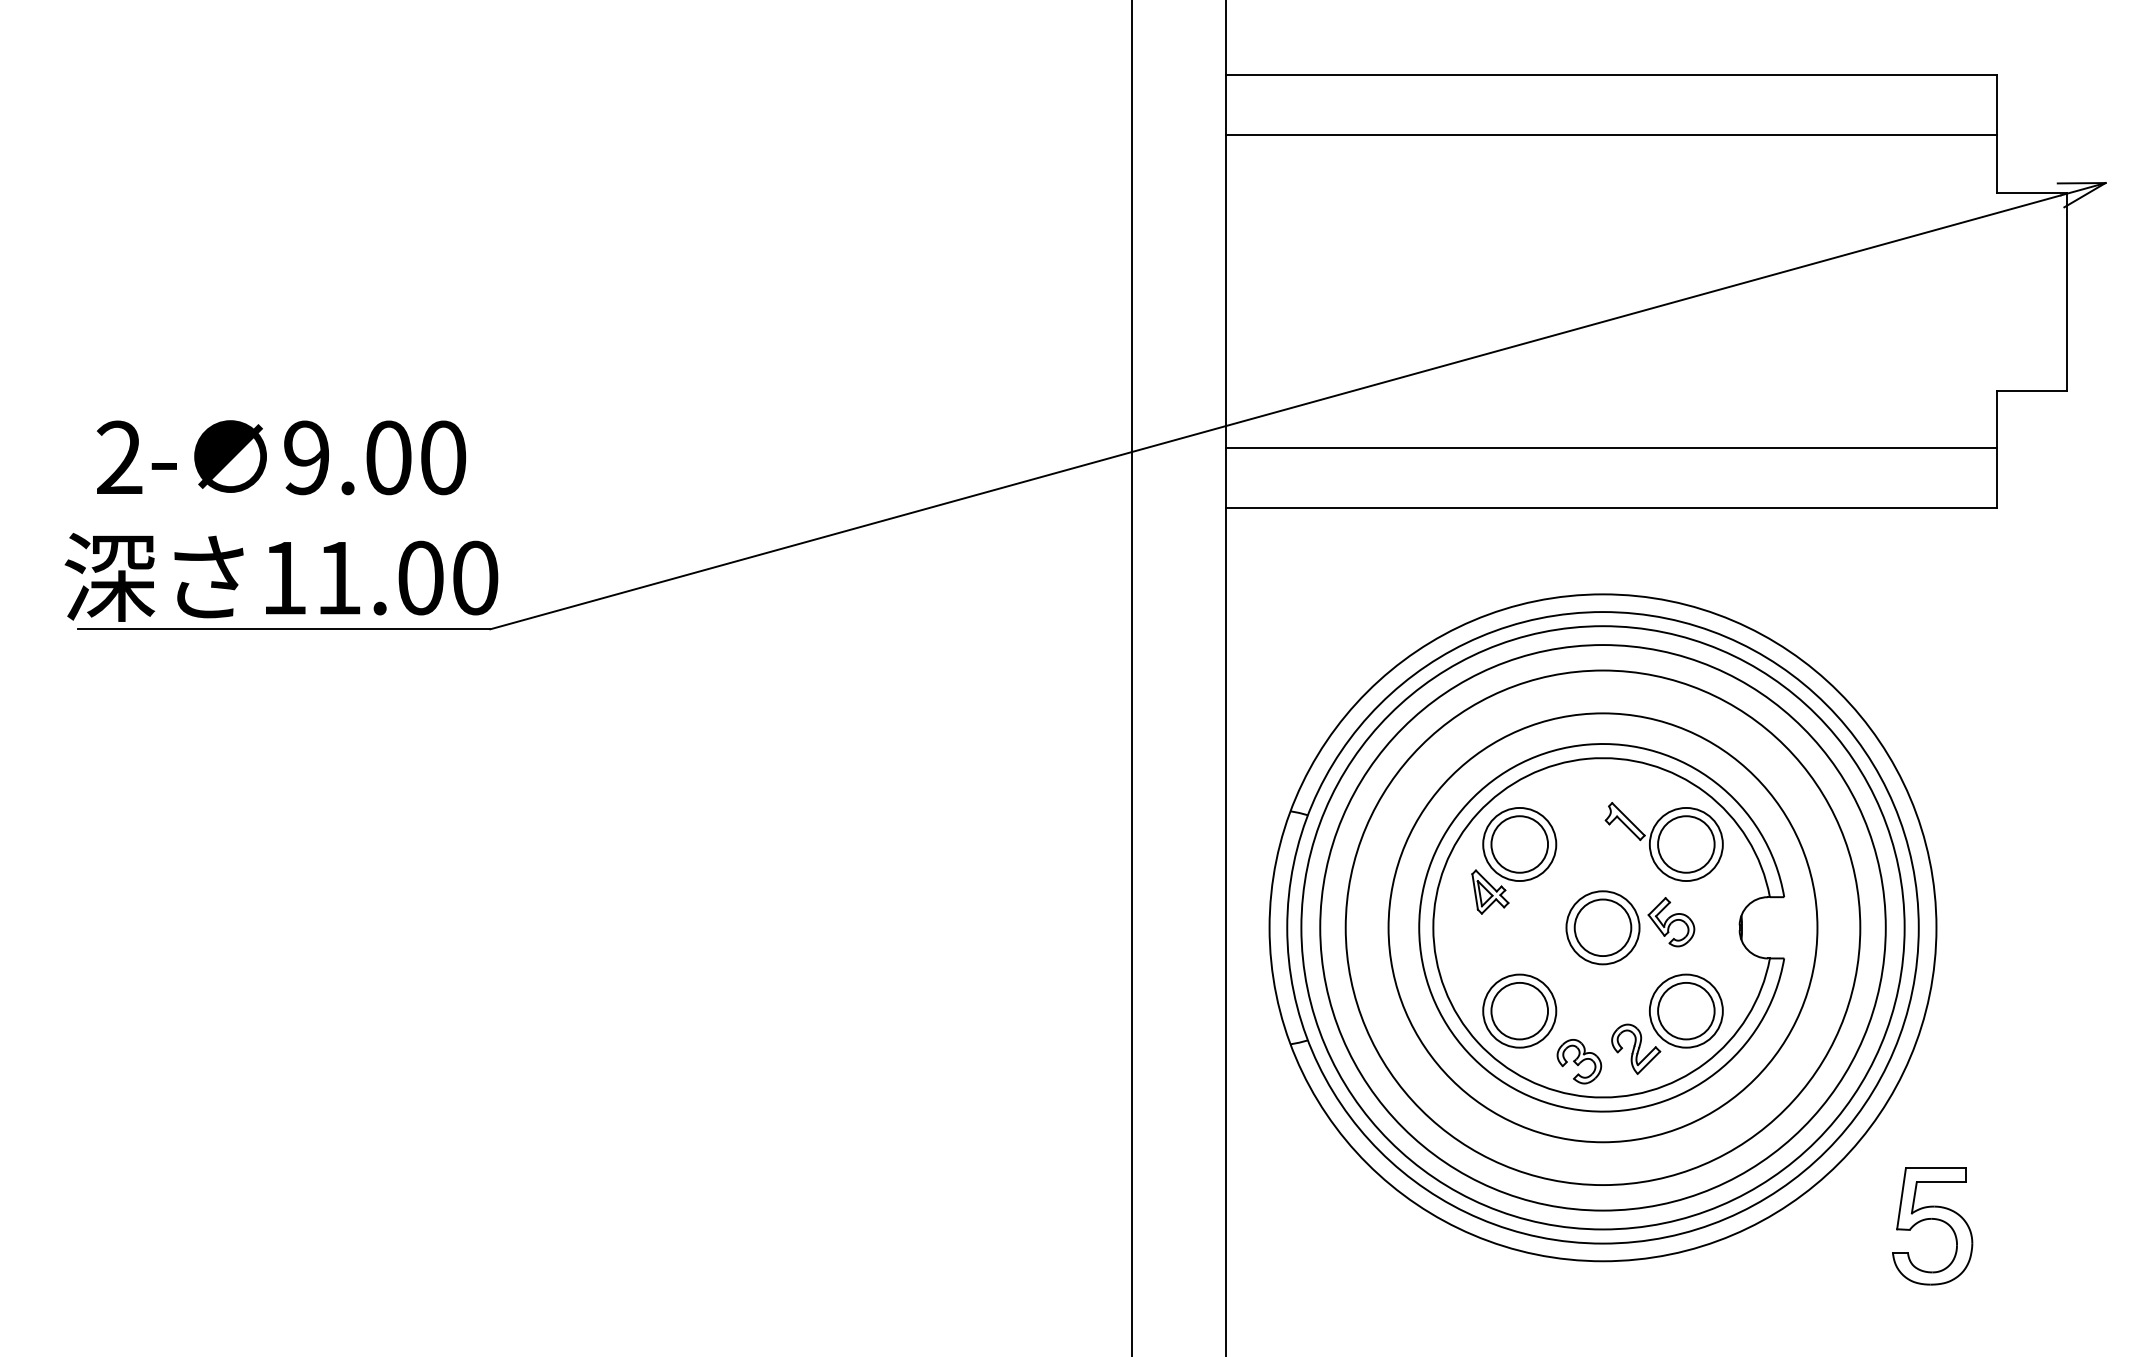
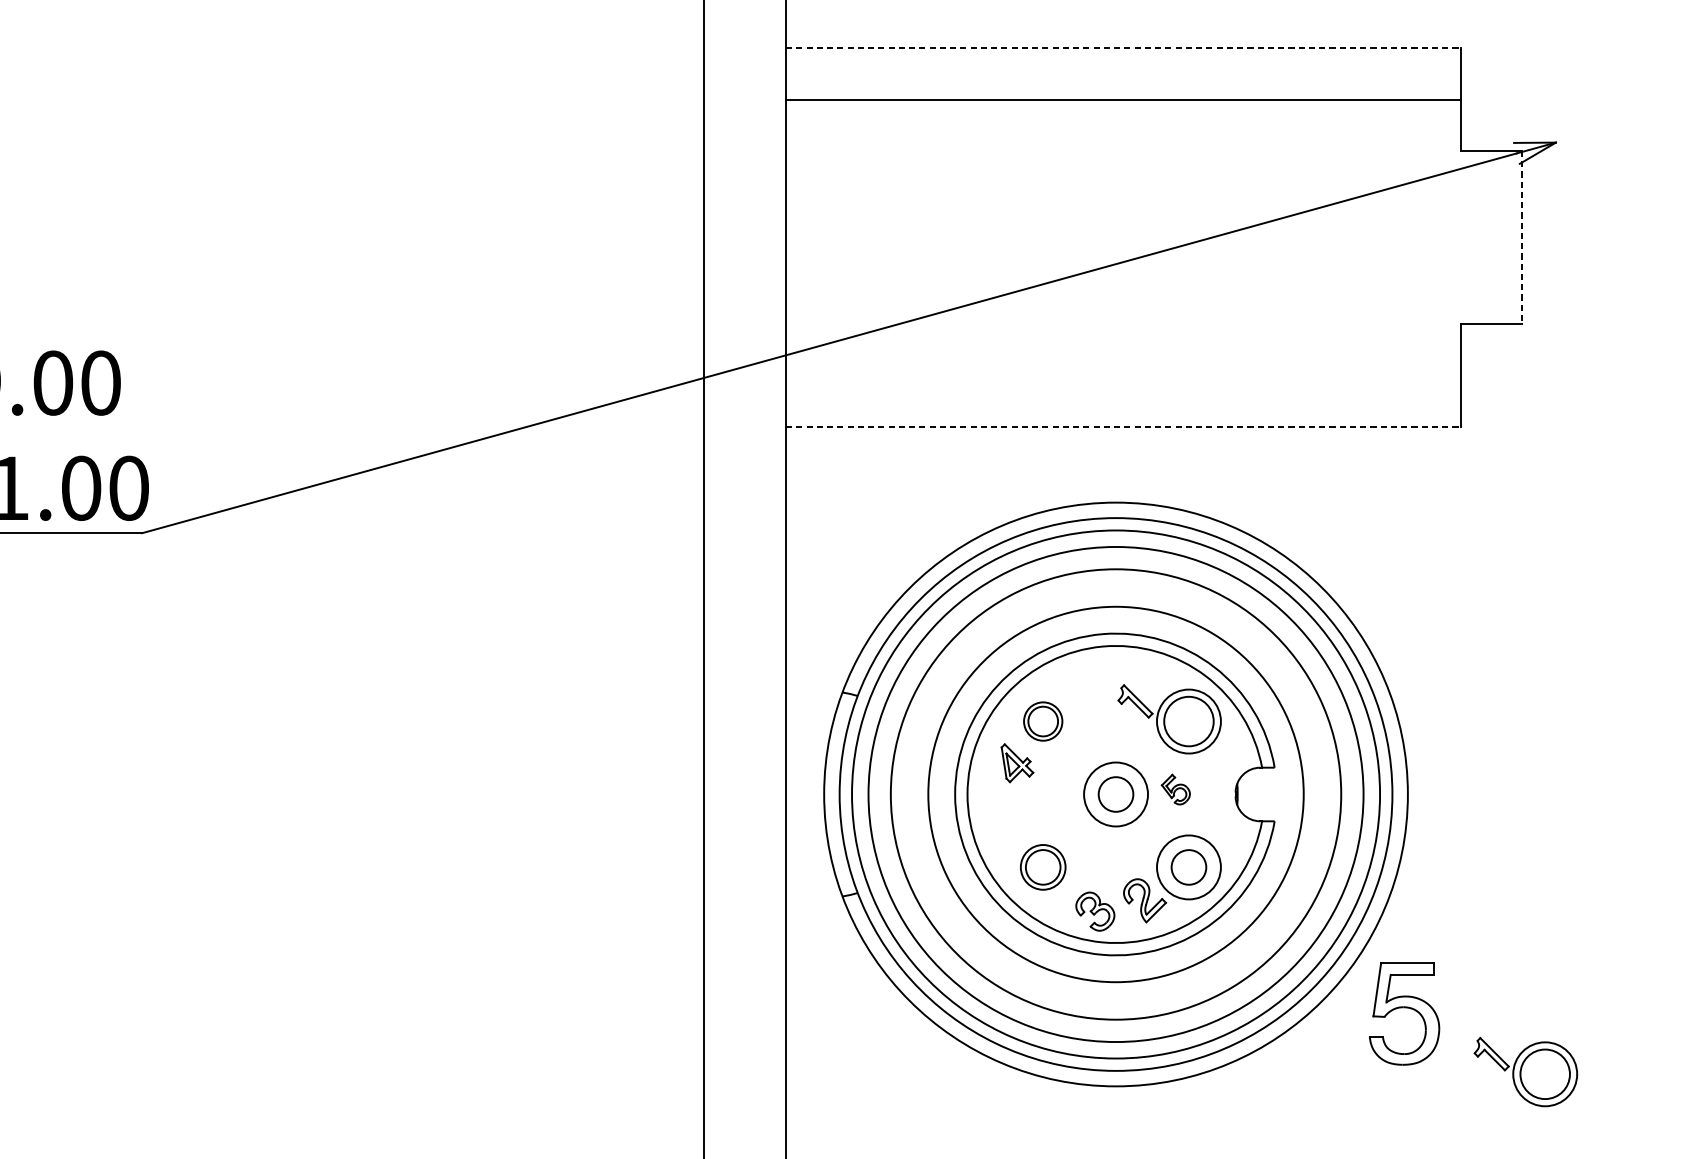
line: (1611, 74) -> (1123, 47), solid -> dashed
line: (2067, 291) -> (1522, 237), solid -> dashed
line: (1610, 448) -> (1122, 374), removed
line: (1611, 508) -> (1123, 427), solid -> dashed
part: (1519, 844) -> (1042, 721), size x0.6
part: (1671, 922) -> (1175, 789), size x0.7
circle: (1602, 927) -> (1115, 794), size x0.7
part: (1519, 1010) -> (1042, 866), size x0.7
circle: (1686, 1010) -> (1189, 866), size x0.7
part: (1932, 1219) -> (1404, 1007), moved
part: (2070, 1244) -> (1525, 1071), added

